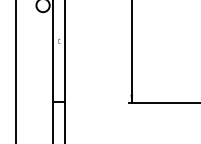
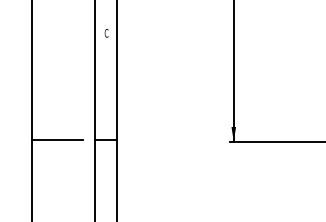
line: (30, 102) -> (56, 140), added

